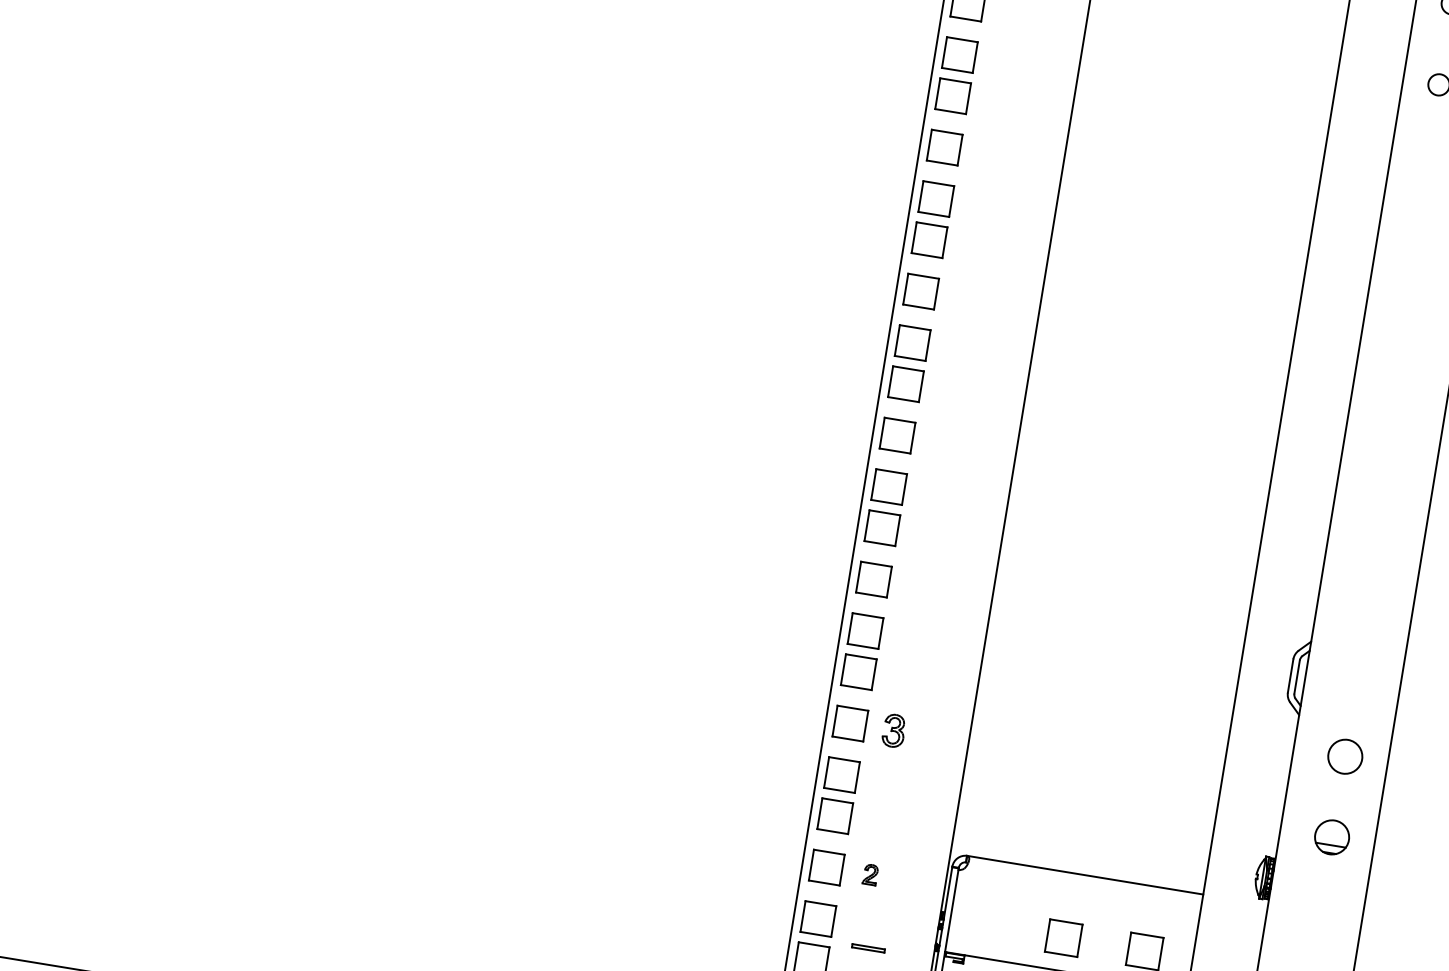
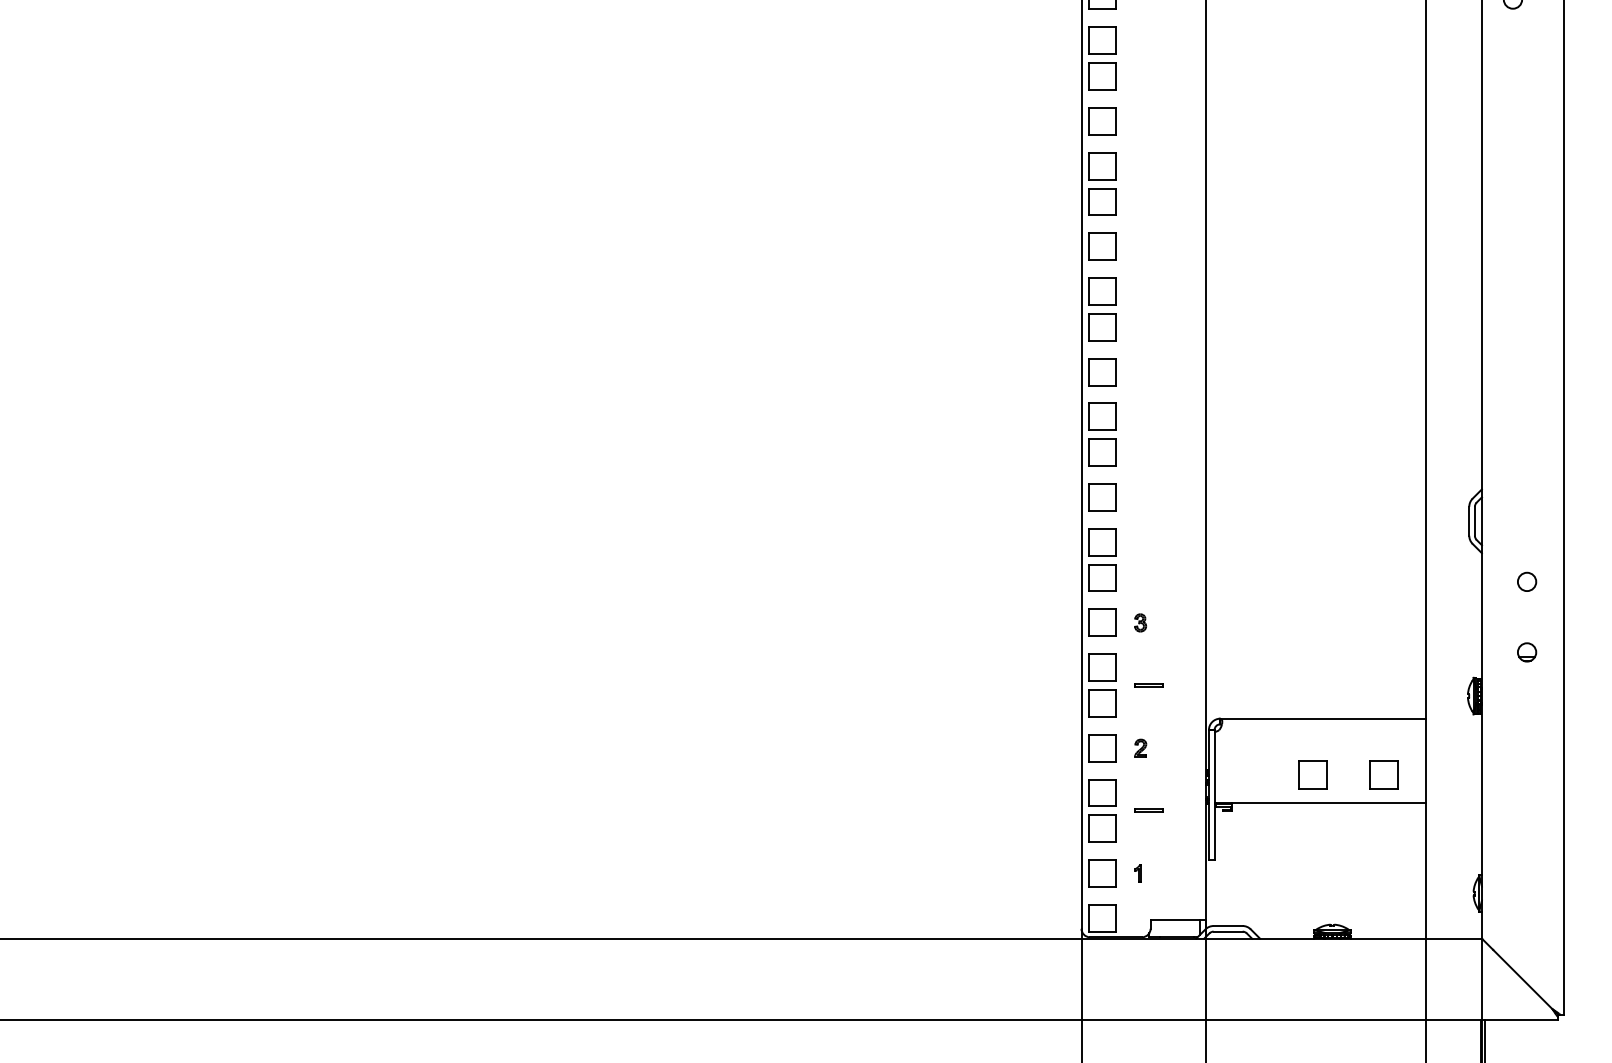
part: (893, 730) -> (1140, 622), size x0.62
circle: (1346, 756) -> (1527, 581), size x0.62
line: (891, 803) -> (1148, 684), added
part: (1332, 837) -> (1527, 652), size x0.62

